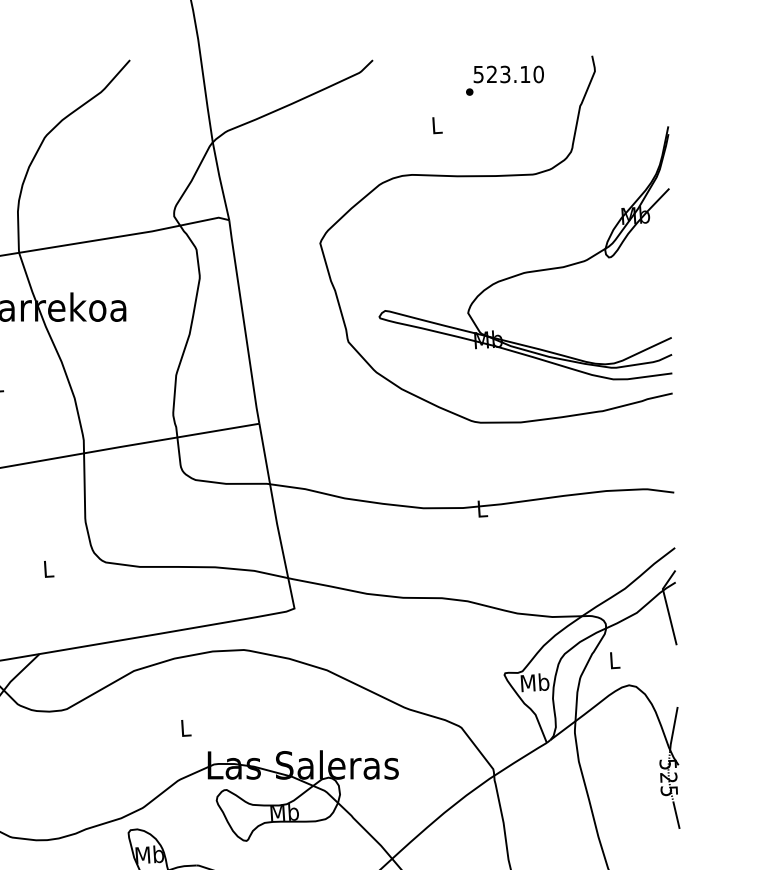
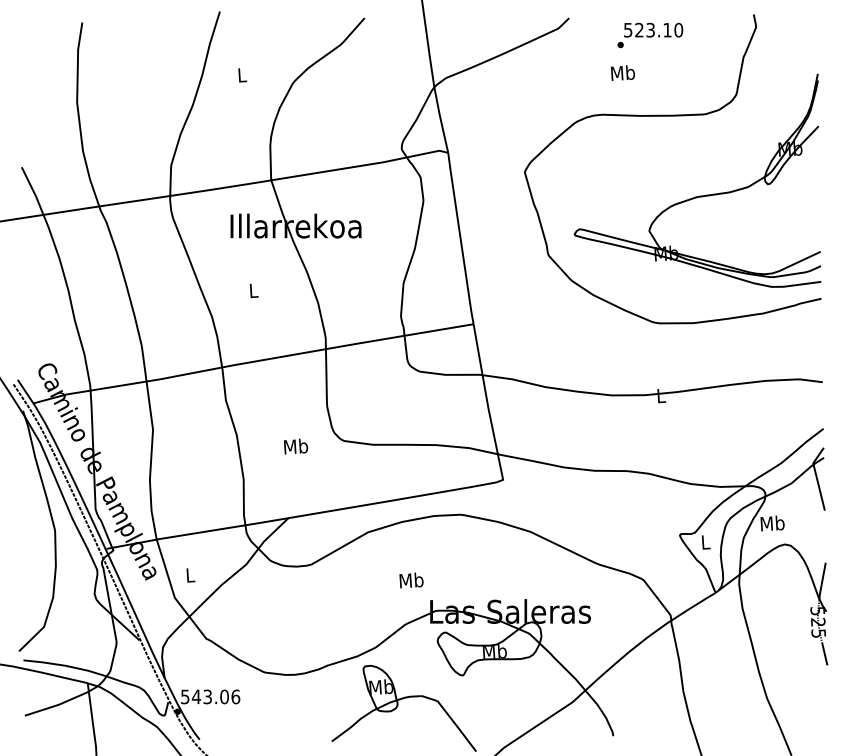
text: (505, 80) -> (650, 35), moved
text: (436, 124) -> (622, 72), L -> Mb
text: (49, 568) -> (296, 446), L -> Mb
text: (614, 660) -> (772, 523), L -> Mb
text: (534, 682) -> (705, 542), Mb -> L
text: (185, 728) -> (411, 580), L -> Mb

